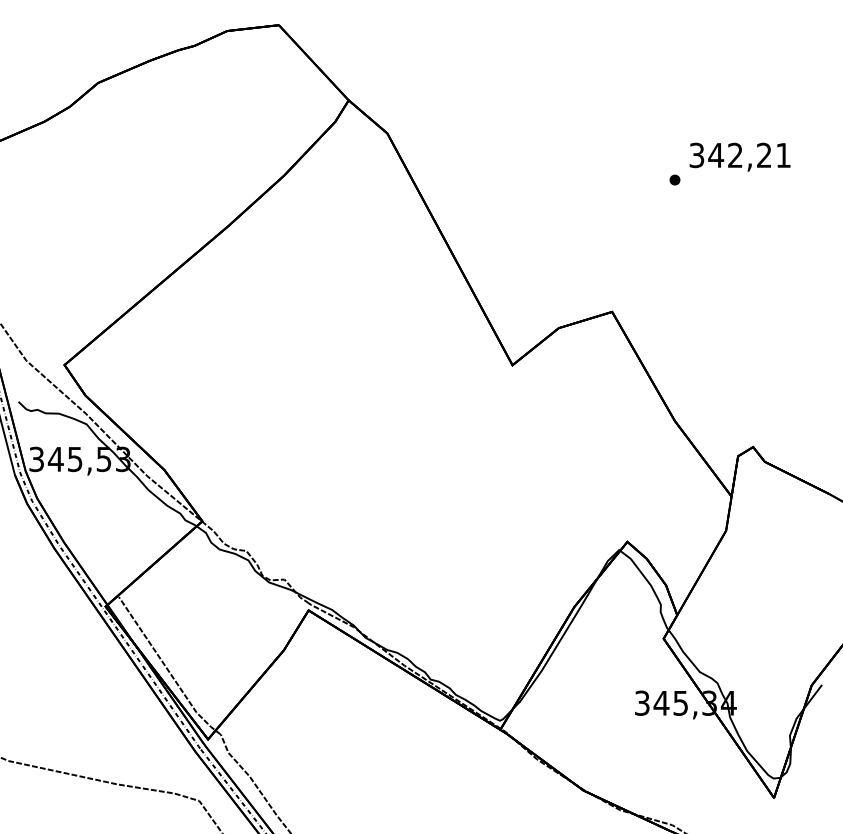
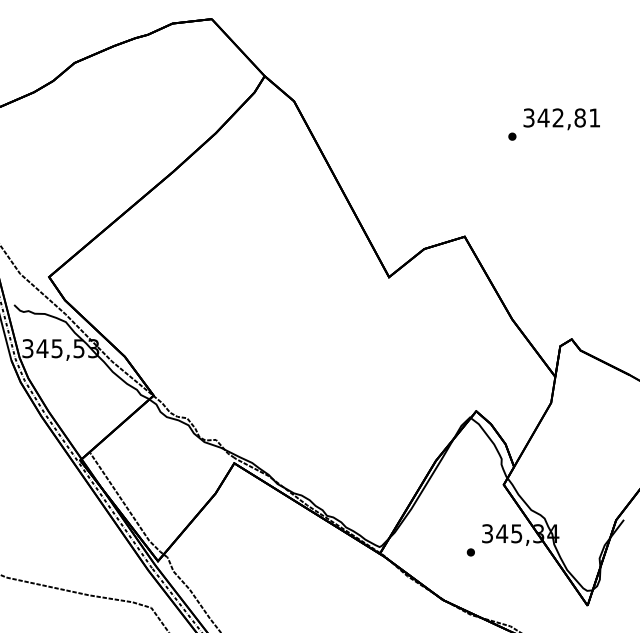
text: (763, 154) -> (579, 117), 342,21 -> 342,81
part: (619, 727) -> (470, 552), added

